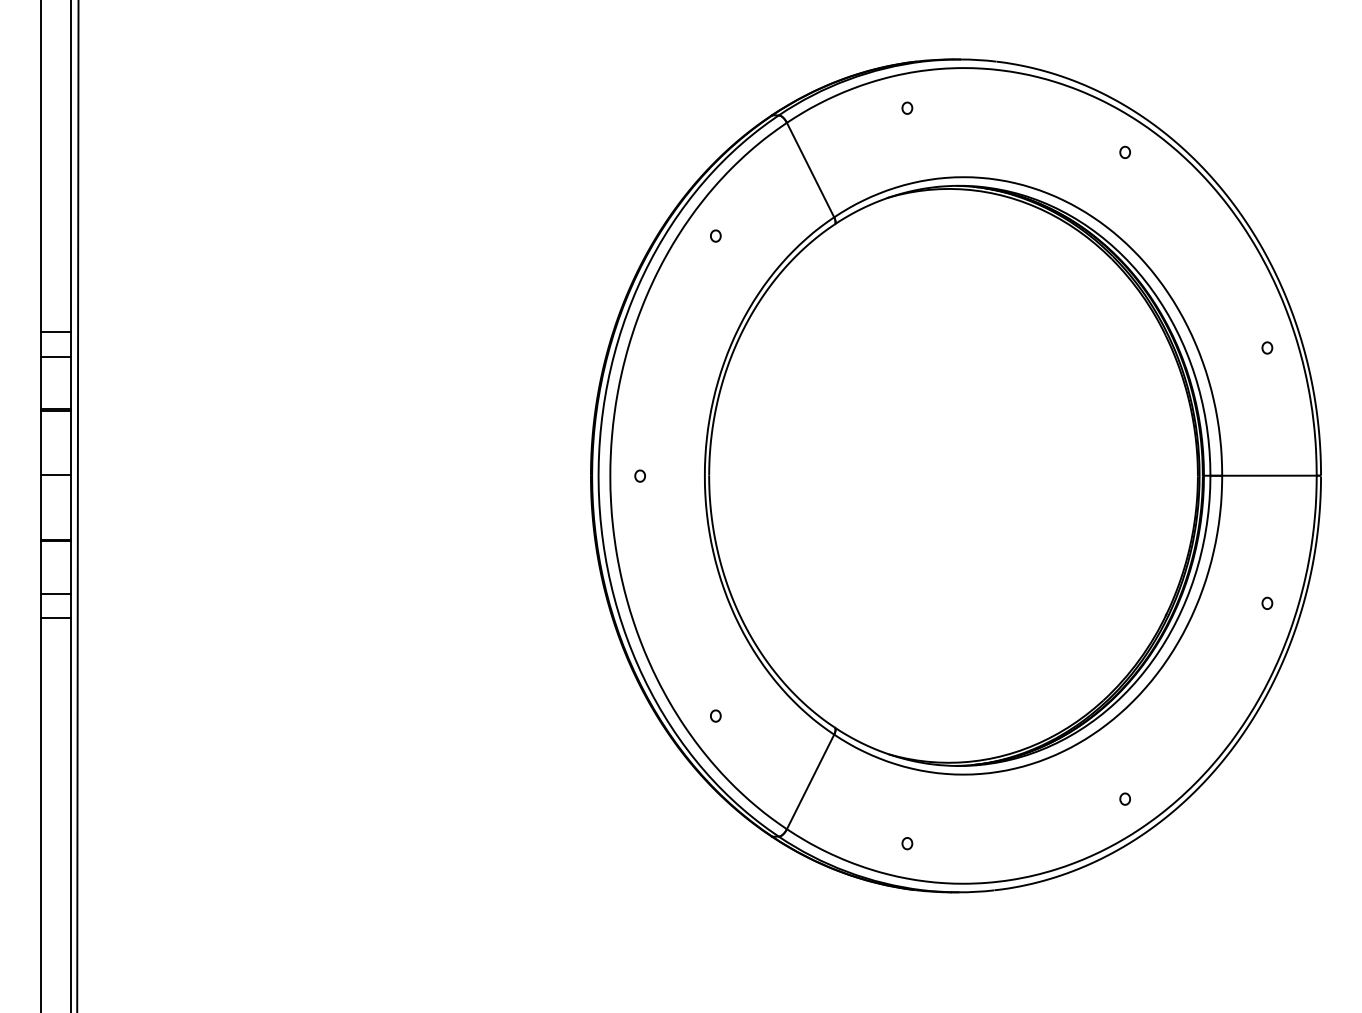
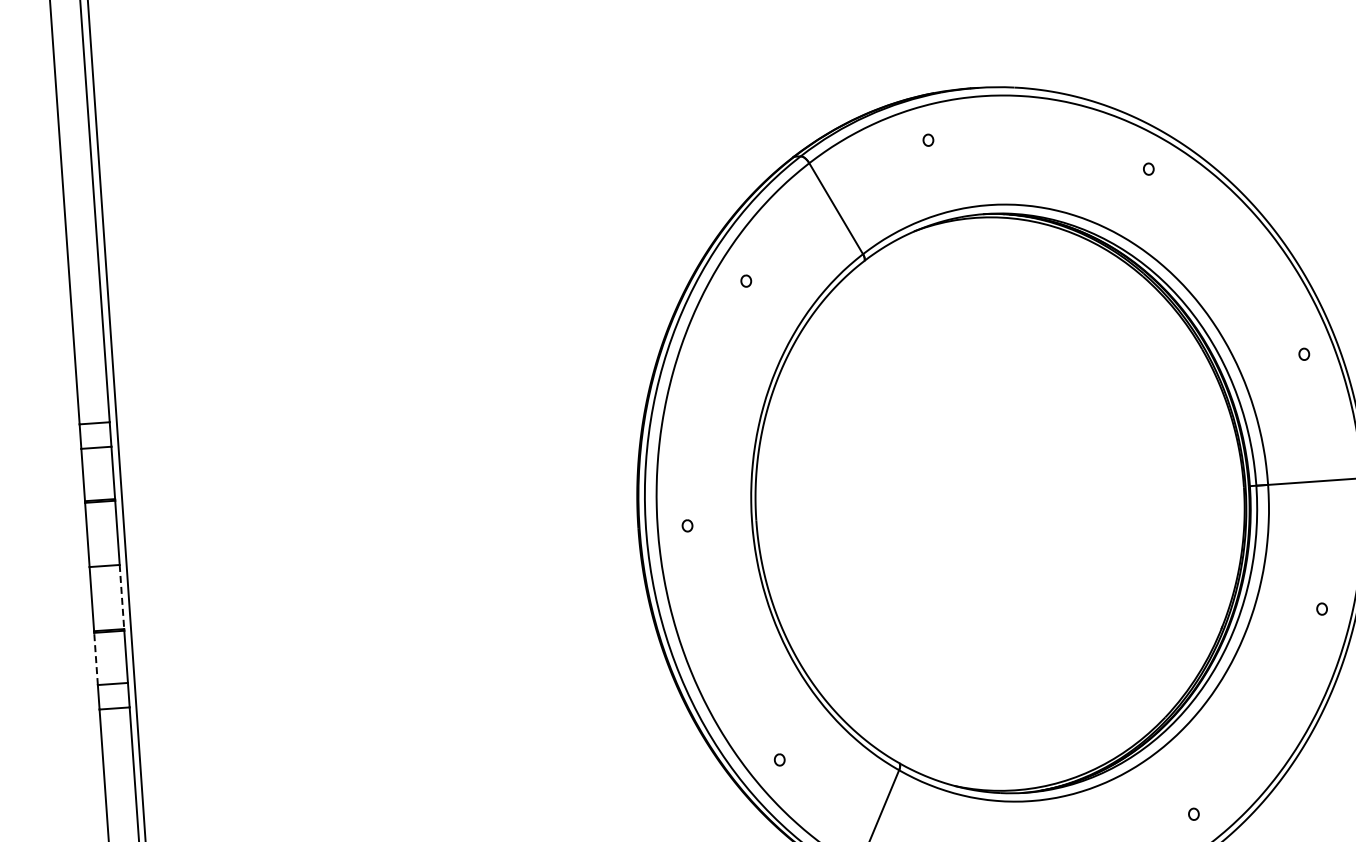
line: (71, 508) -> (122, 597), solid -> dashed
line: (40, 567) -> (95, 658), solid -> dashed

